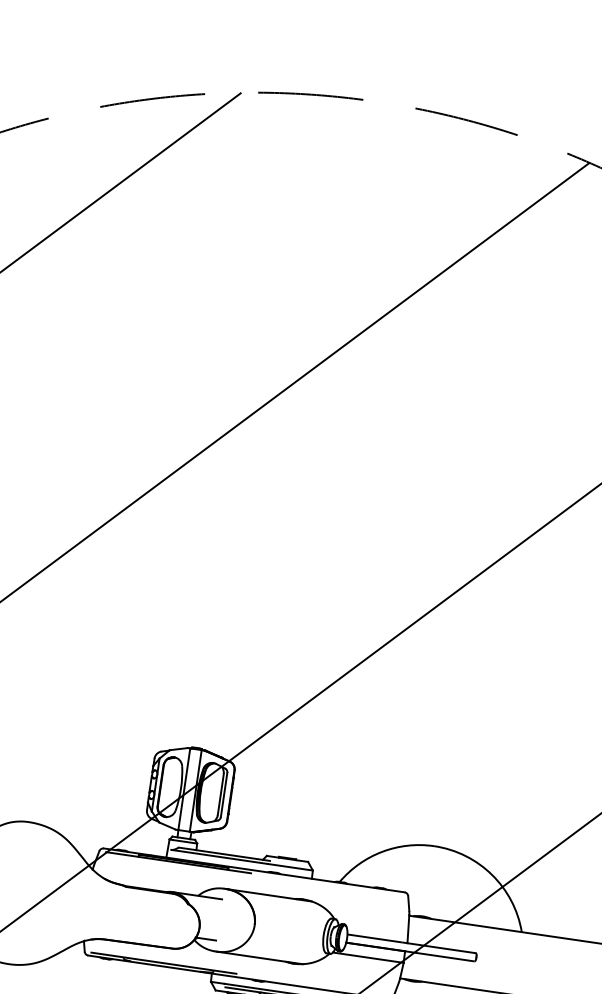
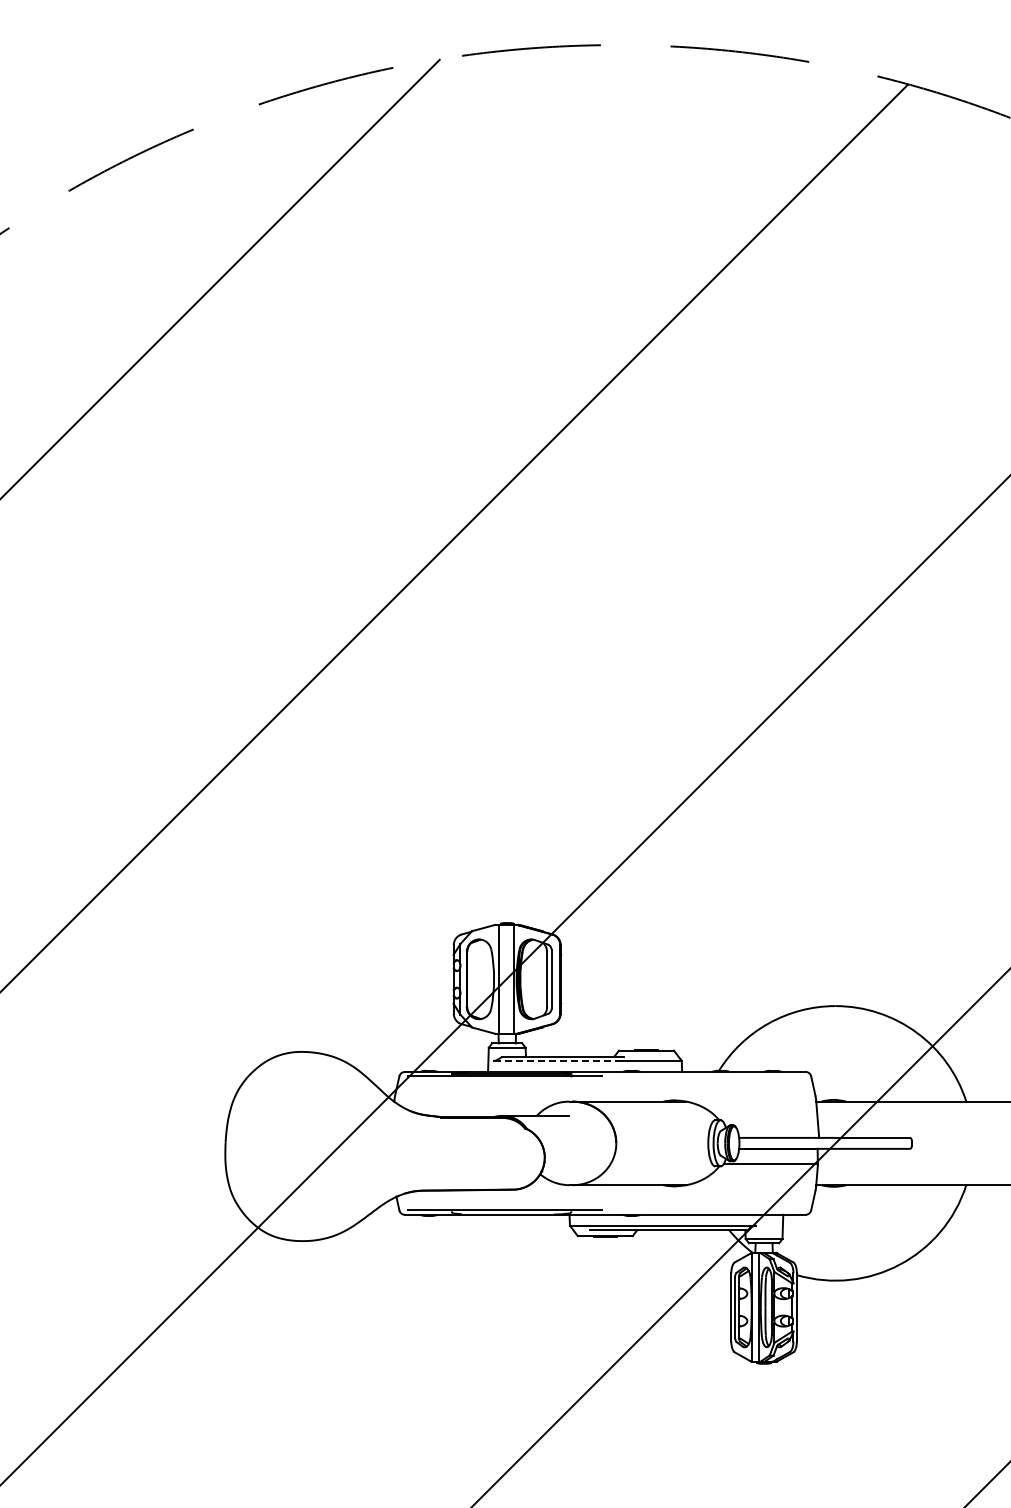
line: (218, 857) -> (556, 1061), solid -> dashed
line: (205, 938) -> (554, 1170), removed

